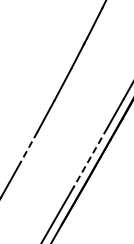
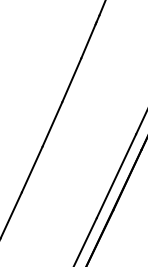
line: (28, 148) -> (32, 170), dashed -> solid
line: (90, 158) -> (116, 176), dashed -> solid

